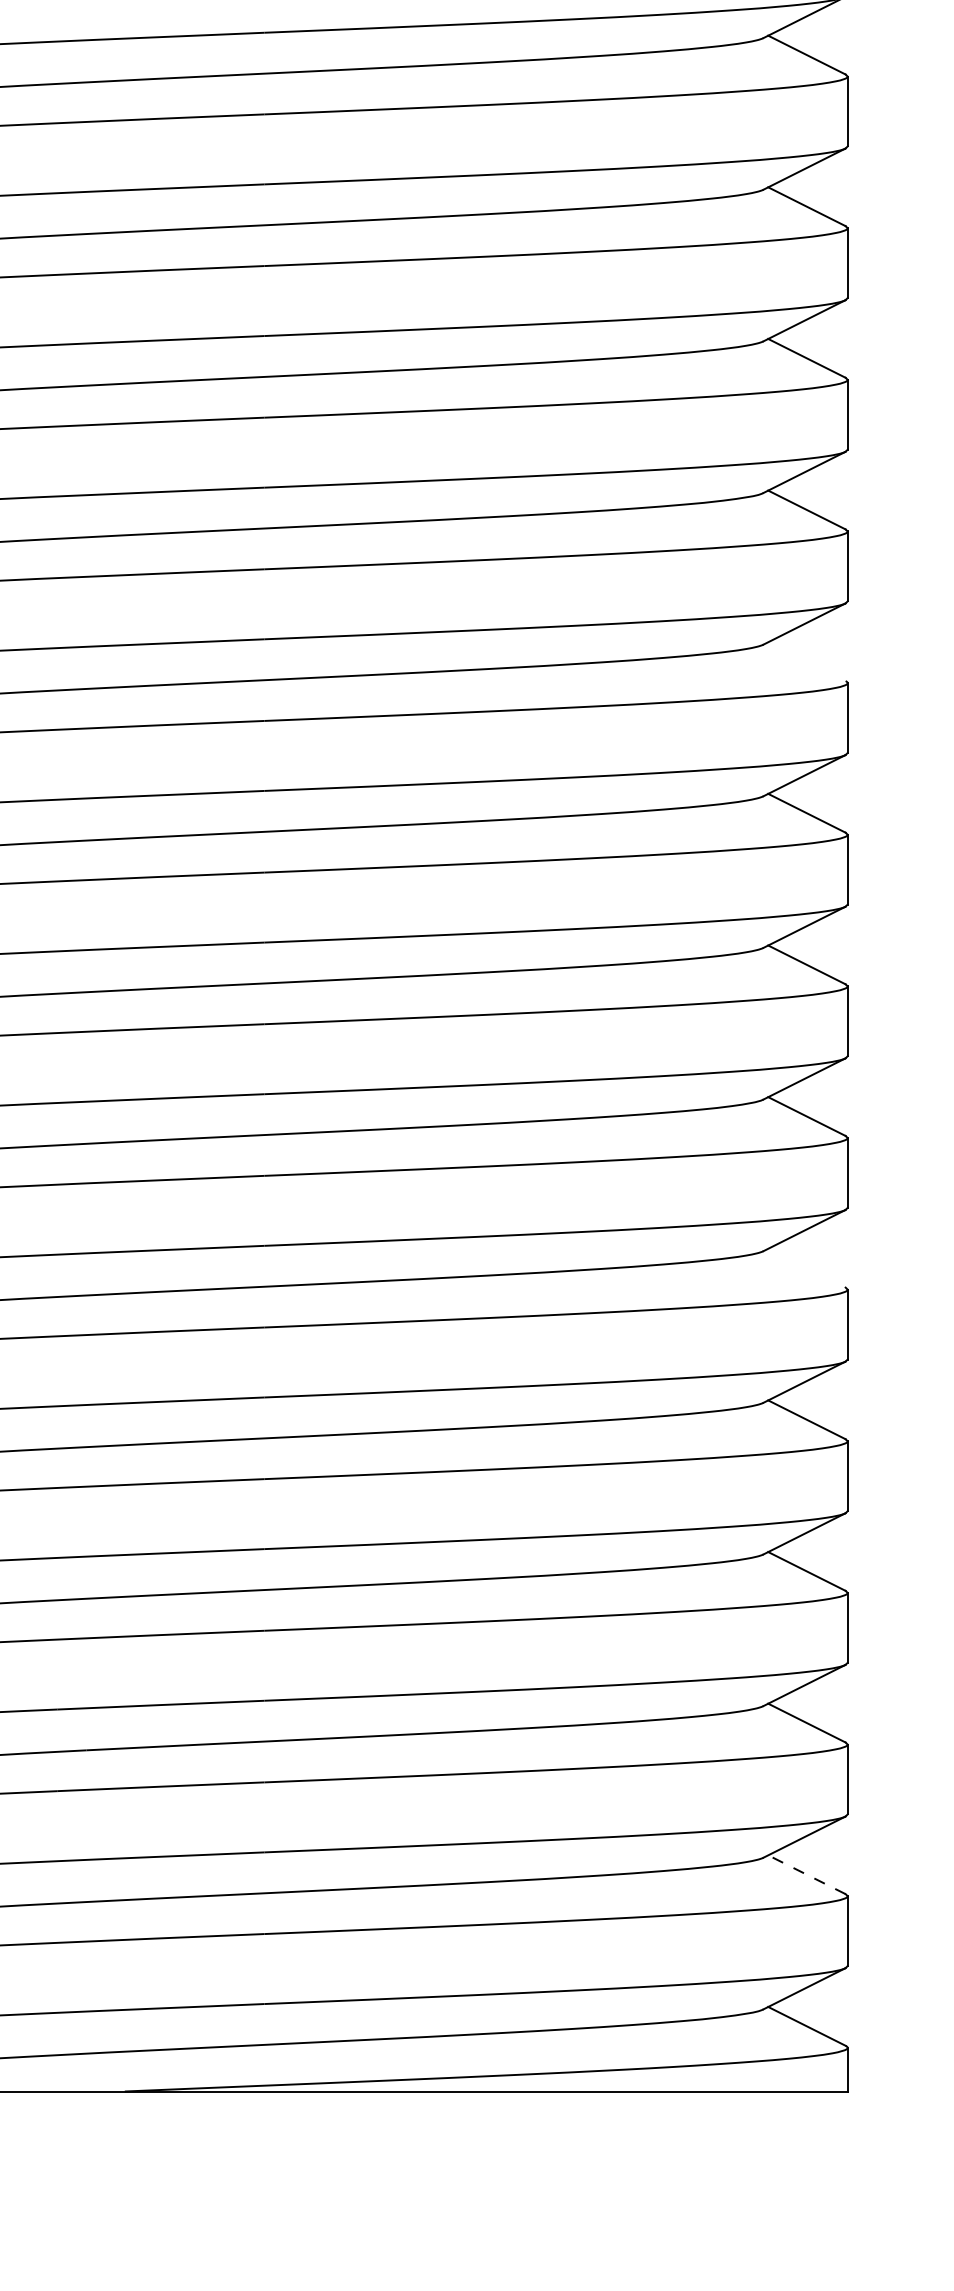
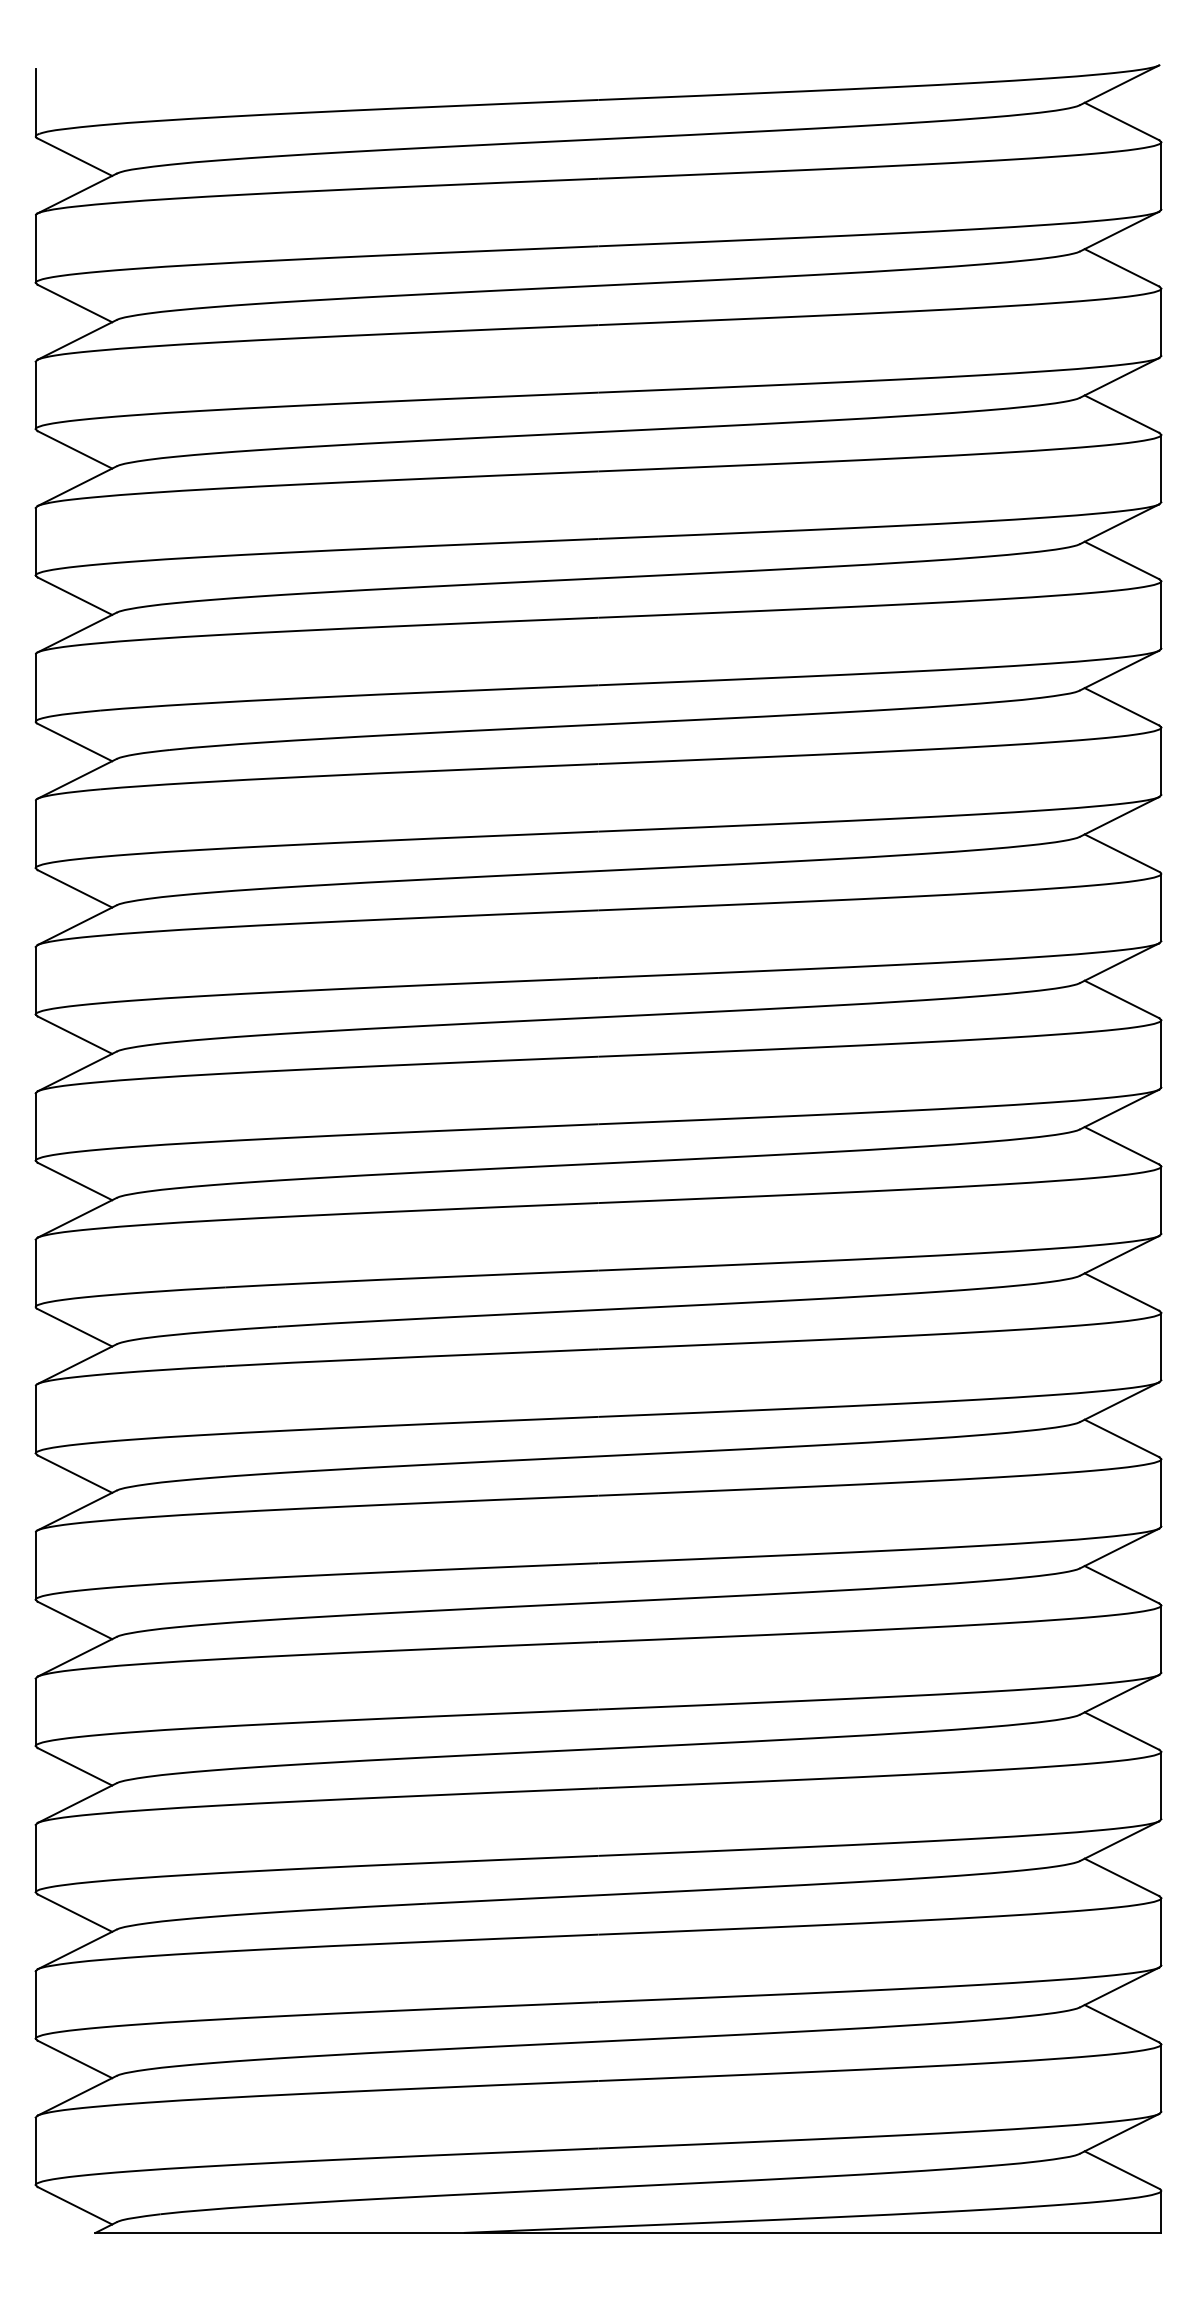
line: (806, 660) -> (1121, 852), added
line: (806, 1268) -> (1121, 1438), added
line: (807, 1874) -> (1122, 2023), dashed -> solid

